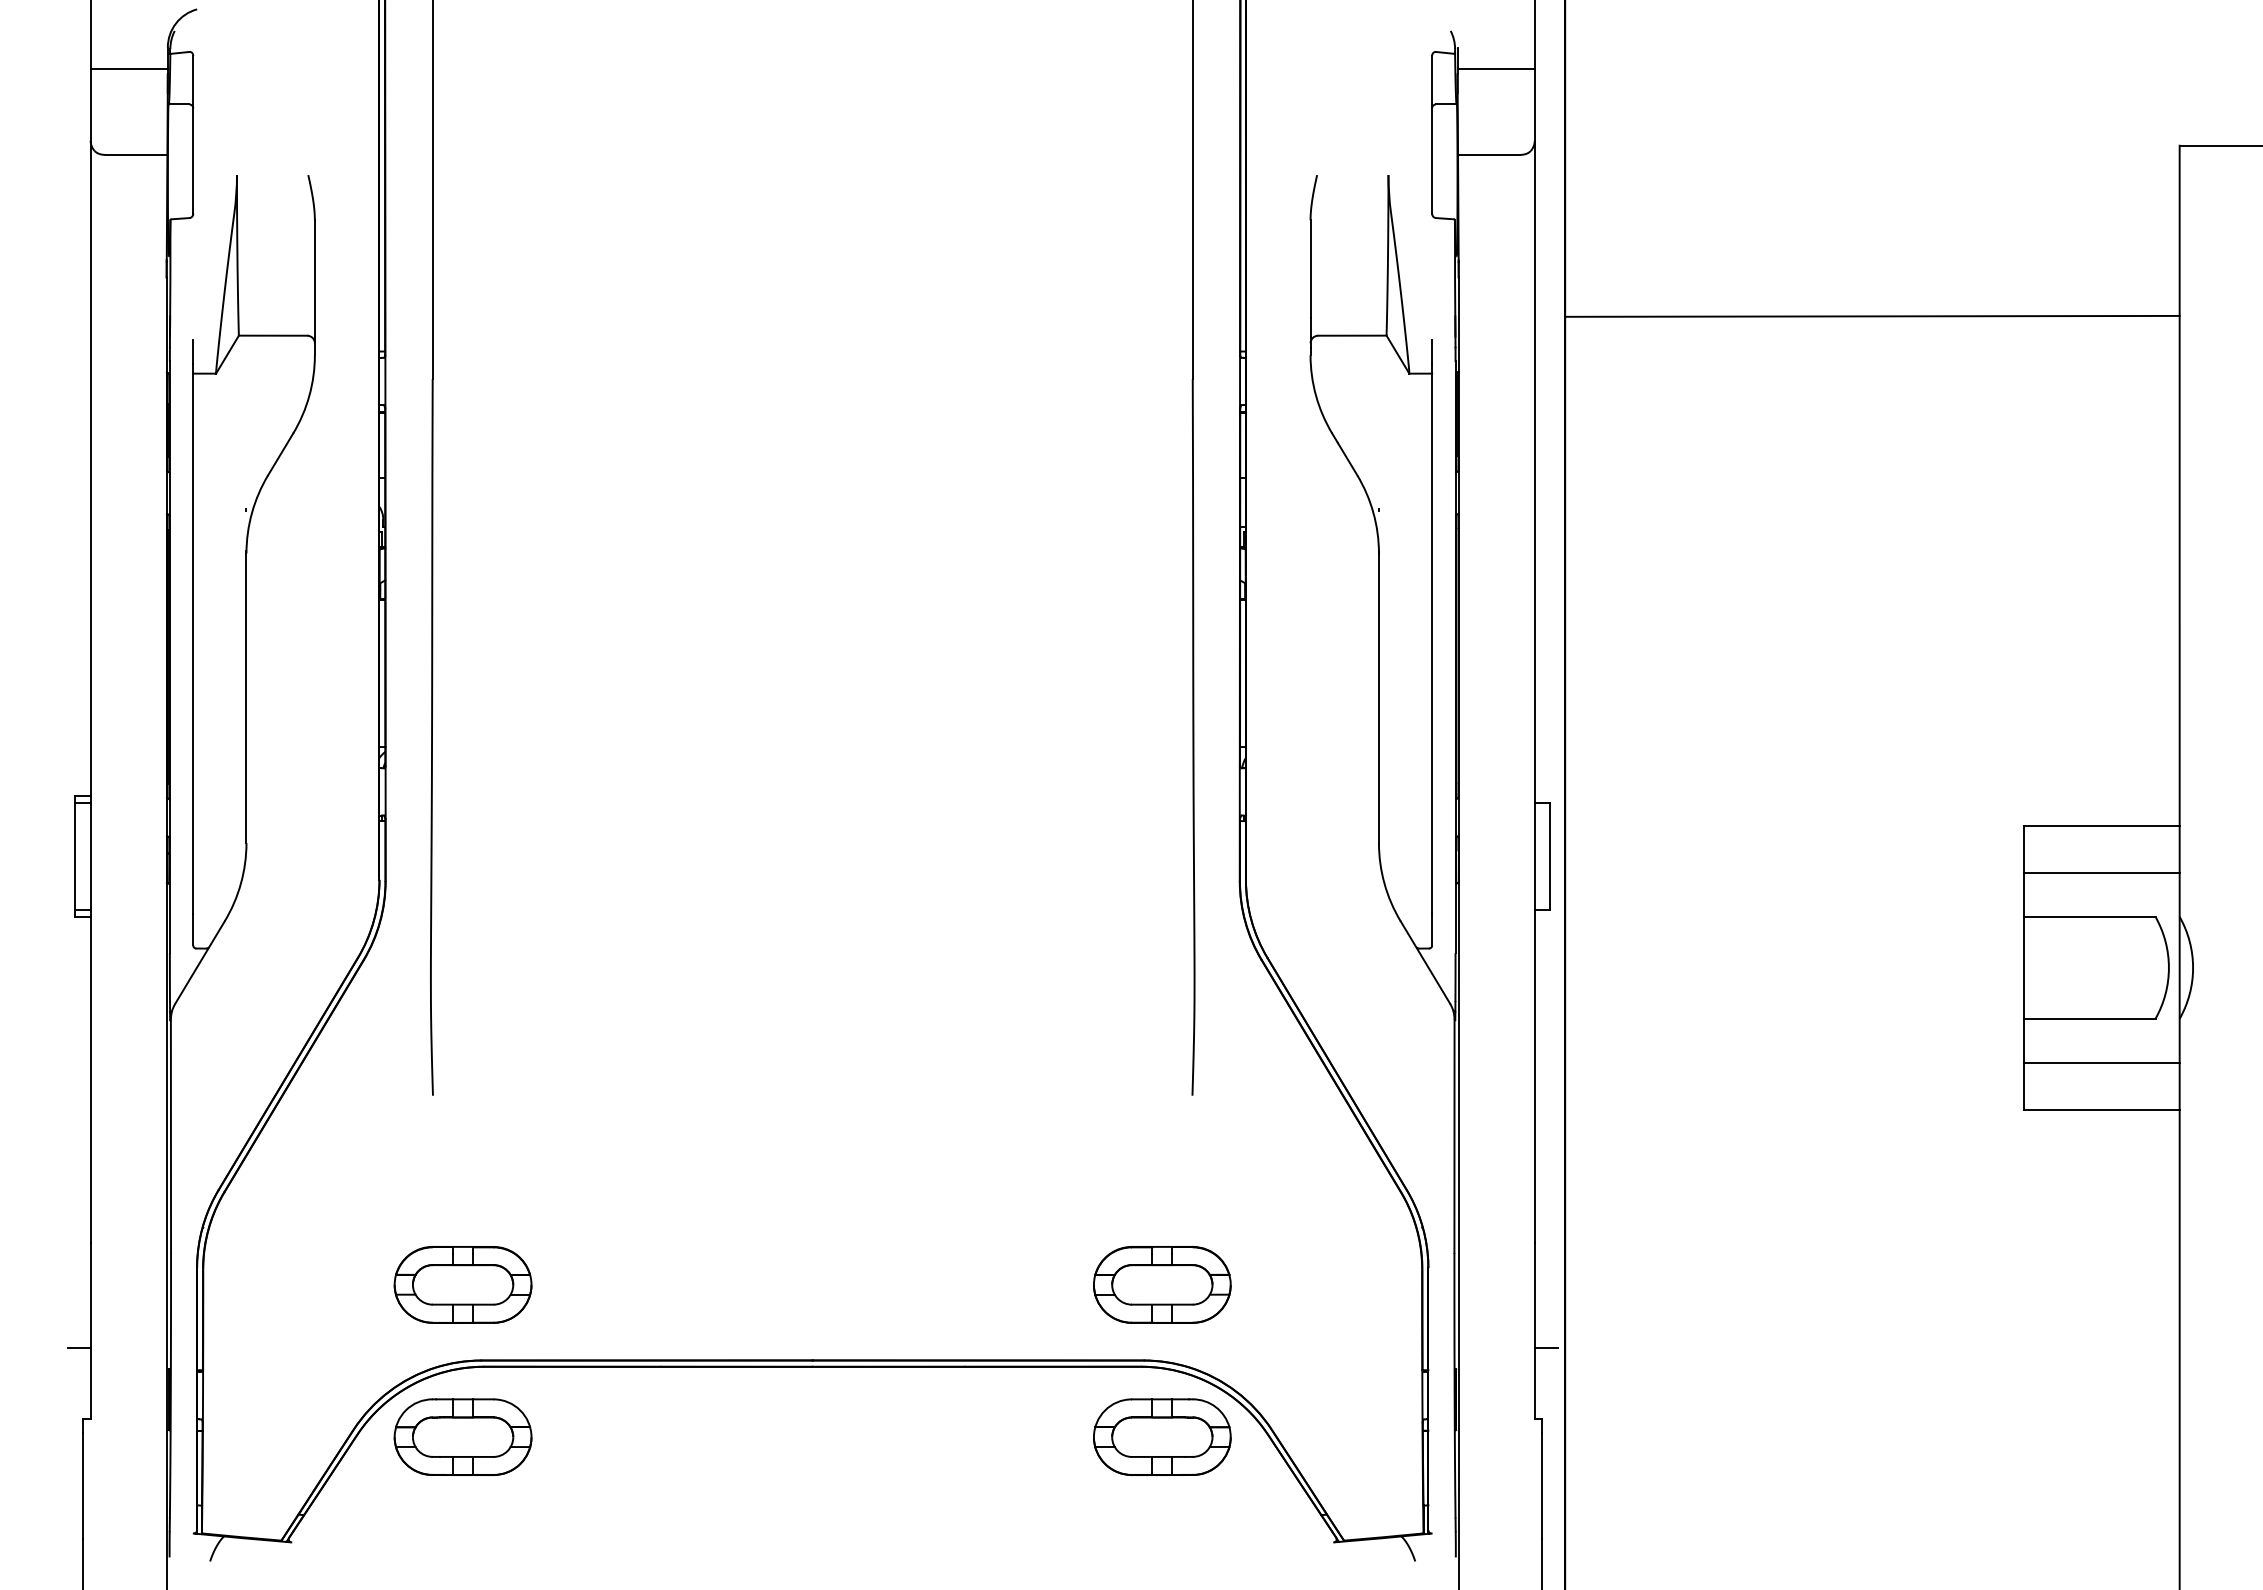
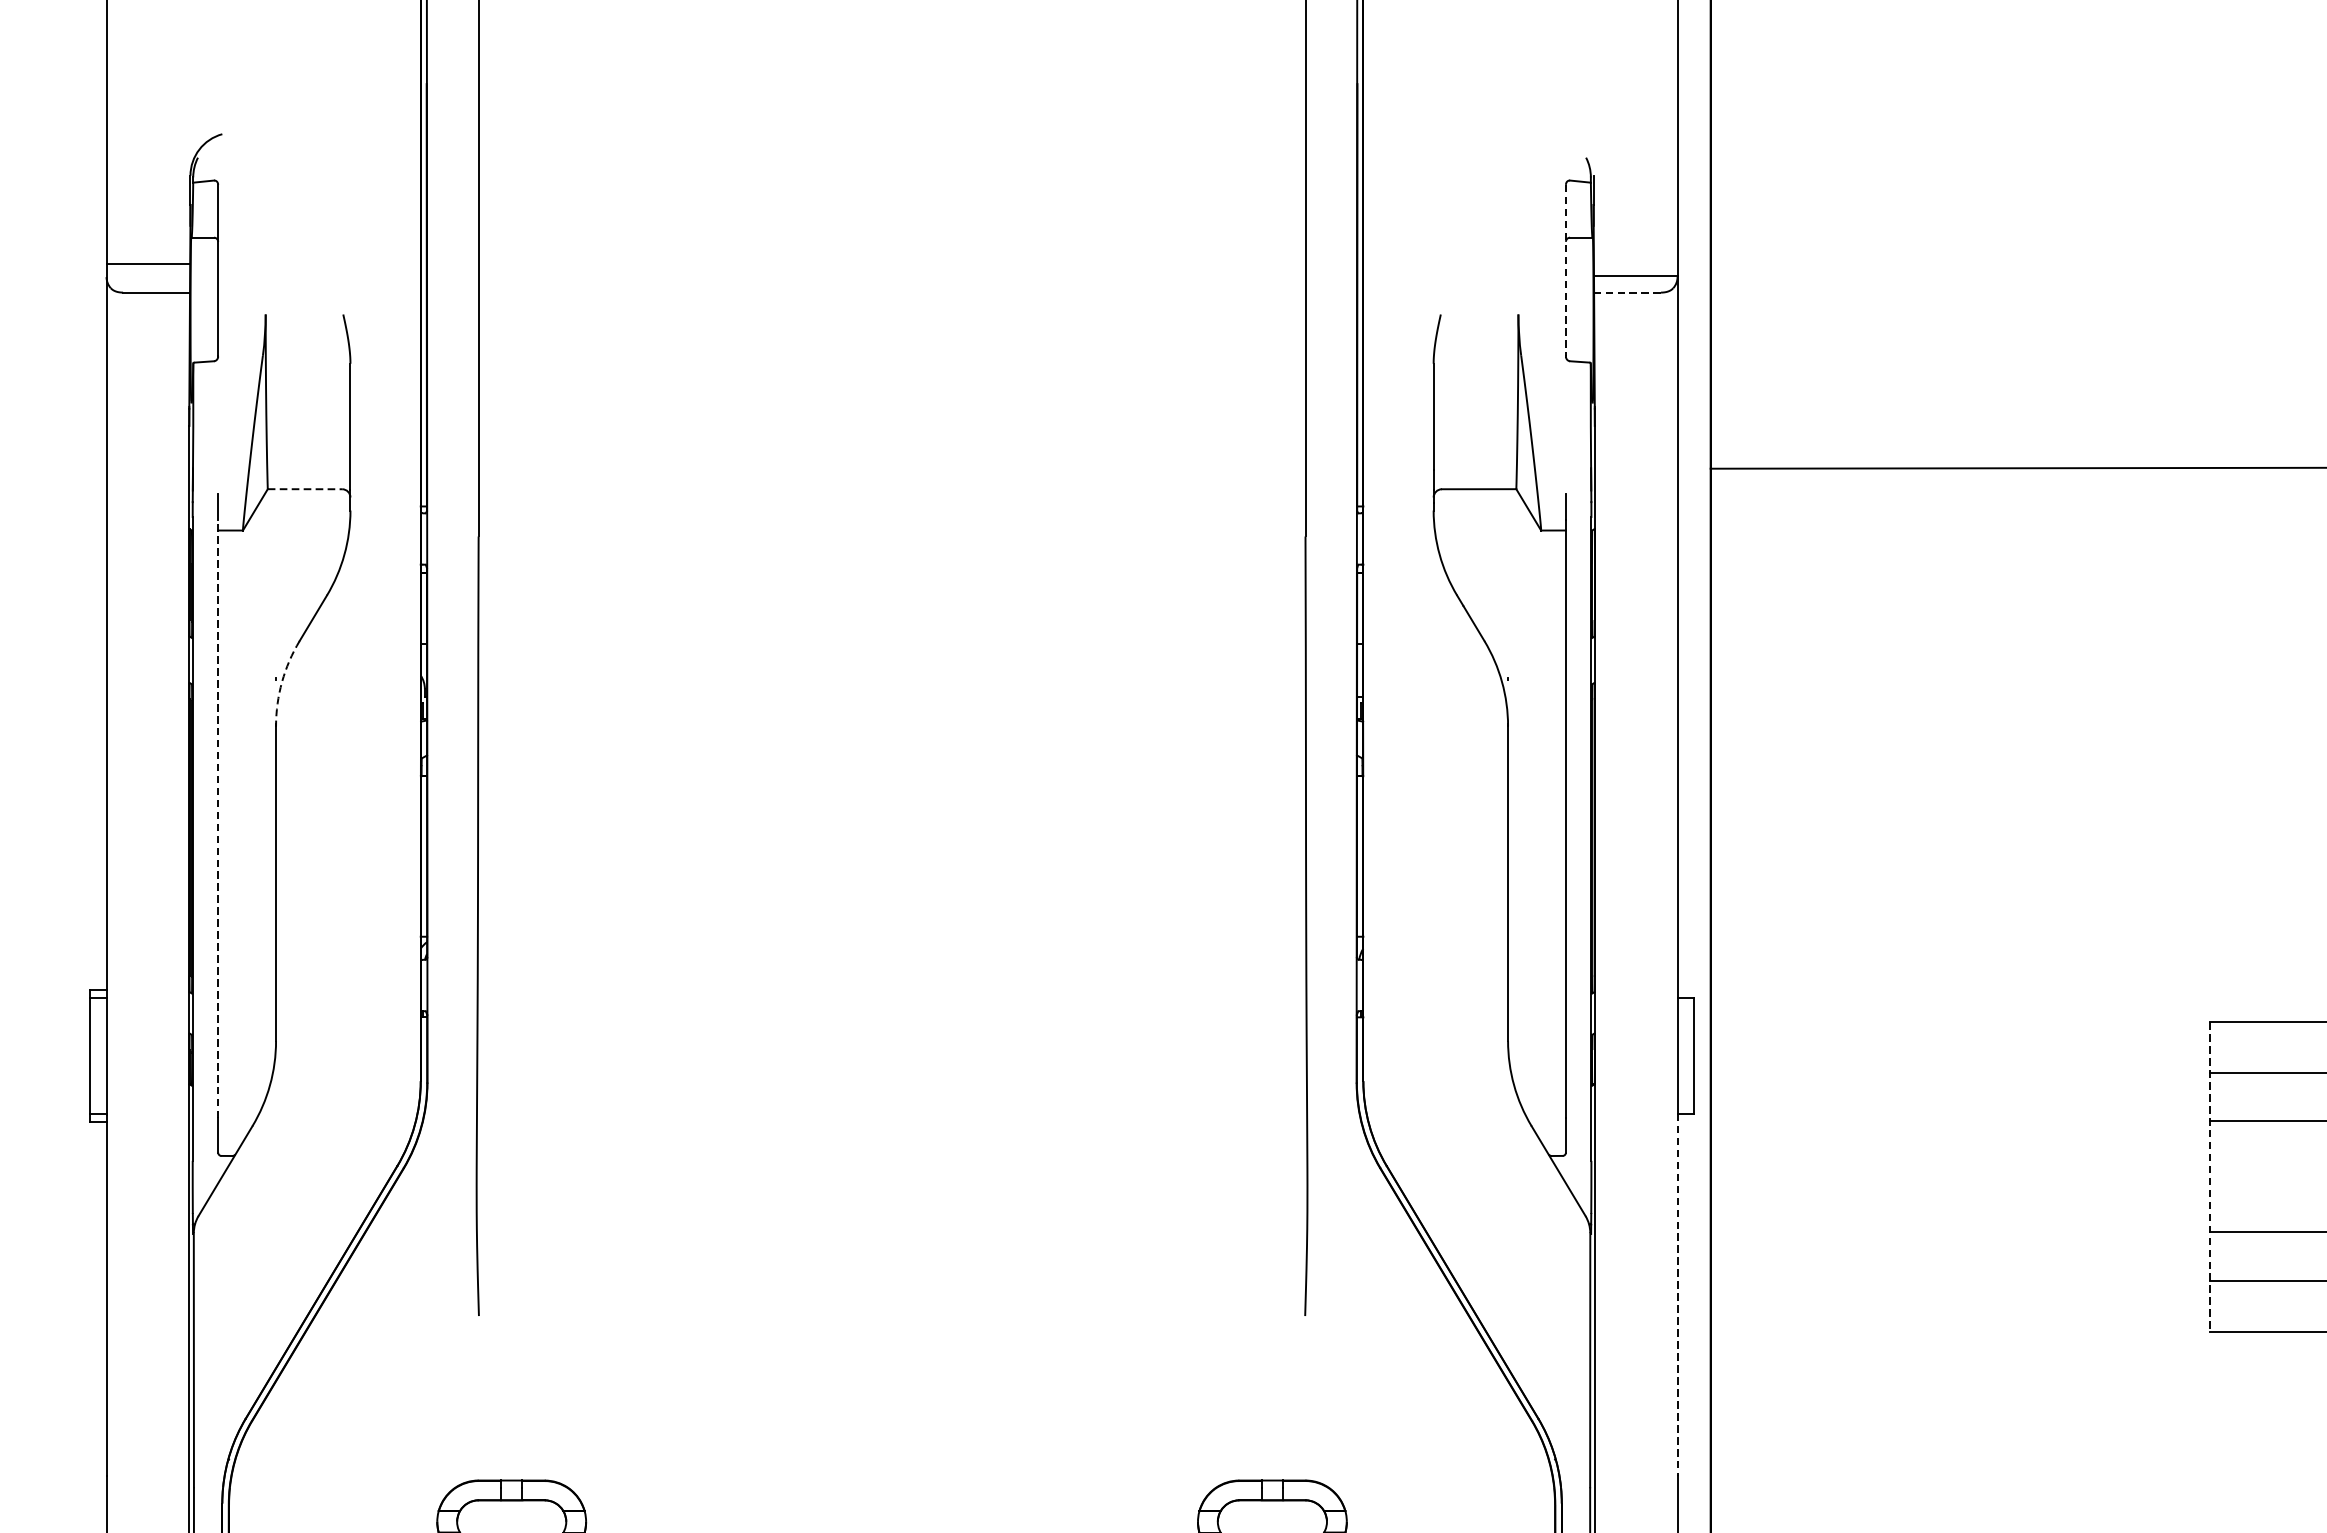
line: (128, 68) -> (147, 263), moved
line: (1495, 68) -> (1634, 275), moved
line: (1432, 134) -> (1566, 270), solid -> dashed
line: (1488, 154) -> (1627, 292), solid -> dashed
line: (273, 335) -> (305, 489), solid -> dashed
arc: (252, 512) -> (282, 681), solid -> dashed
line: (193, 639) -> (218, 819), solid -> dashed
line: (2023, 968) -> (2209, 1177), solid -> dashed
line: (1534, 1076) -> (1677, 1295), solid -> dashed

